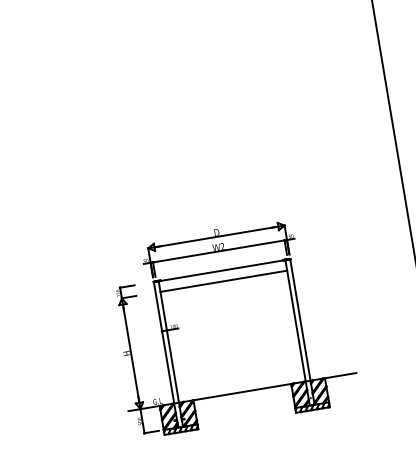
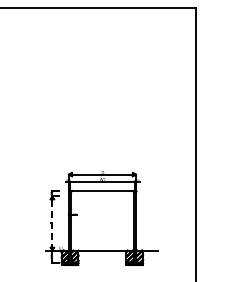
line: (224, 281) -> (102, 196), removed
line: (131, 353) -> (52, 223), solid -> dashed

